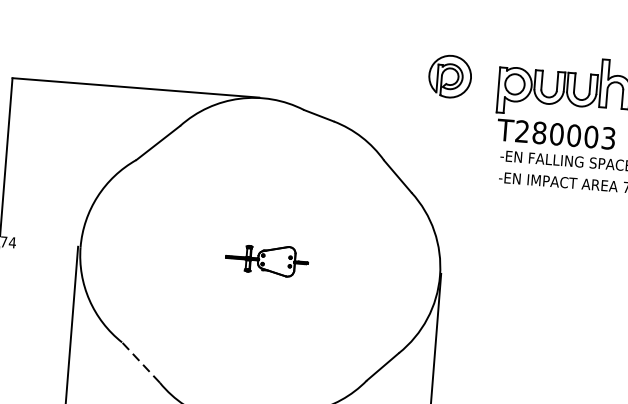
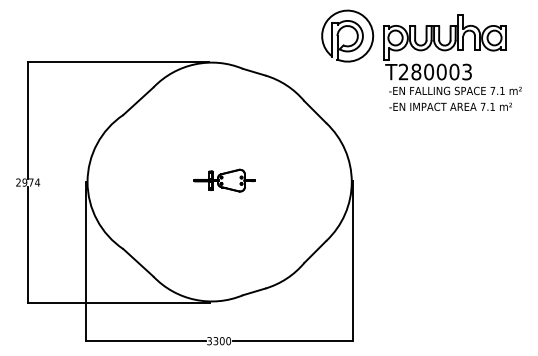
part: (449, 75) -> (347, 35), size x1.67
line: (139, 362) -> (137, 262), dashed -> solid

